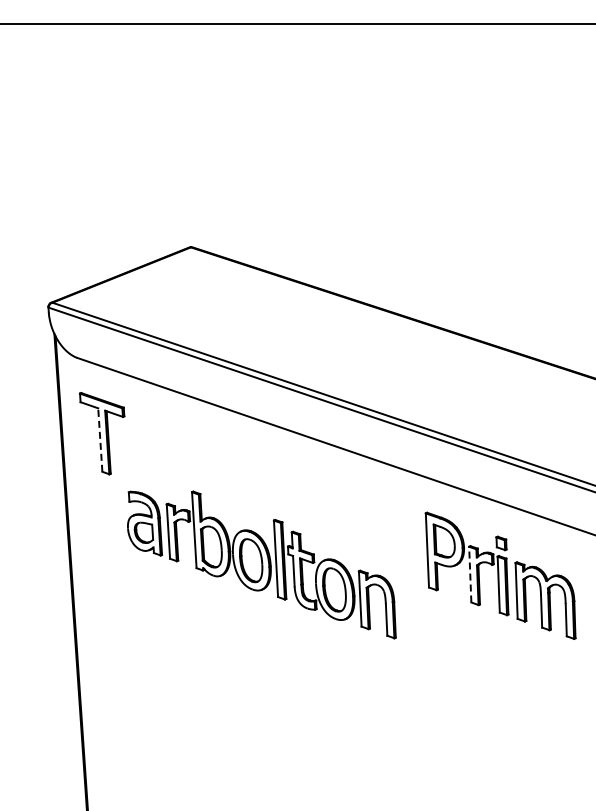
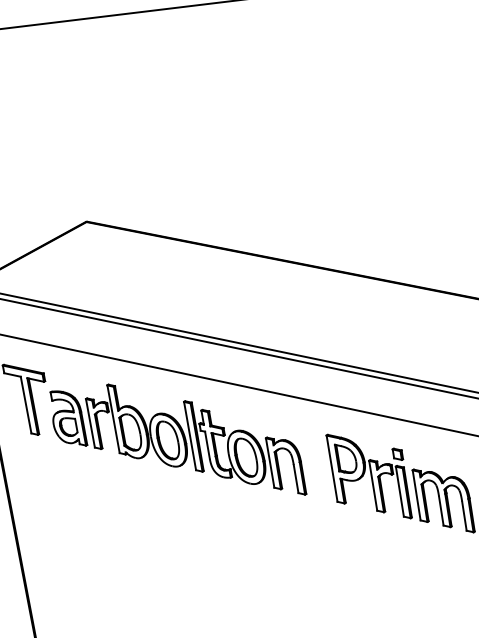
line: (100, 440) -> (26, 405), dashed -> solid
part: (261, 564) -> (177, 442), moved
line: (470, 574) -> (373, 485), dashed -> solid

